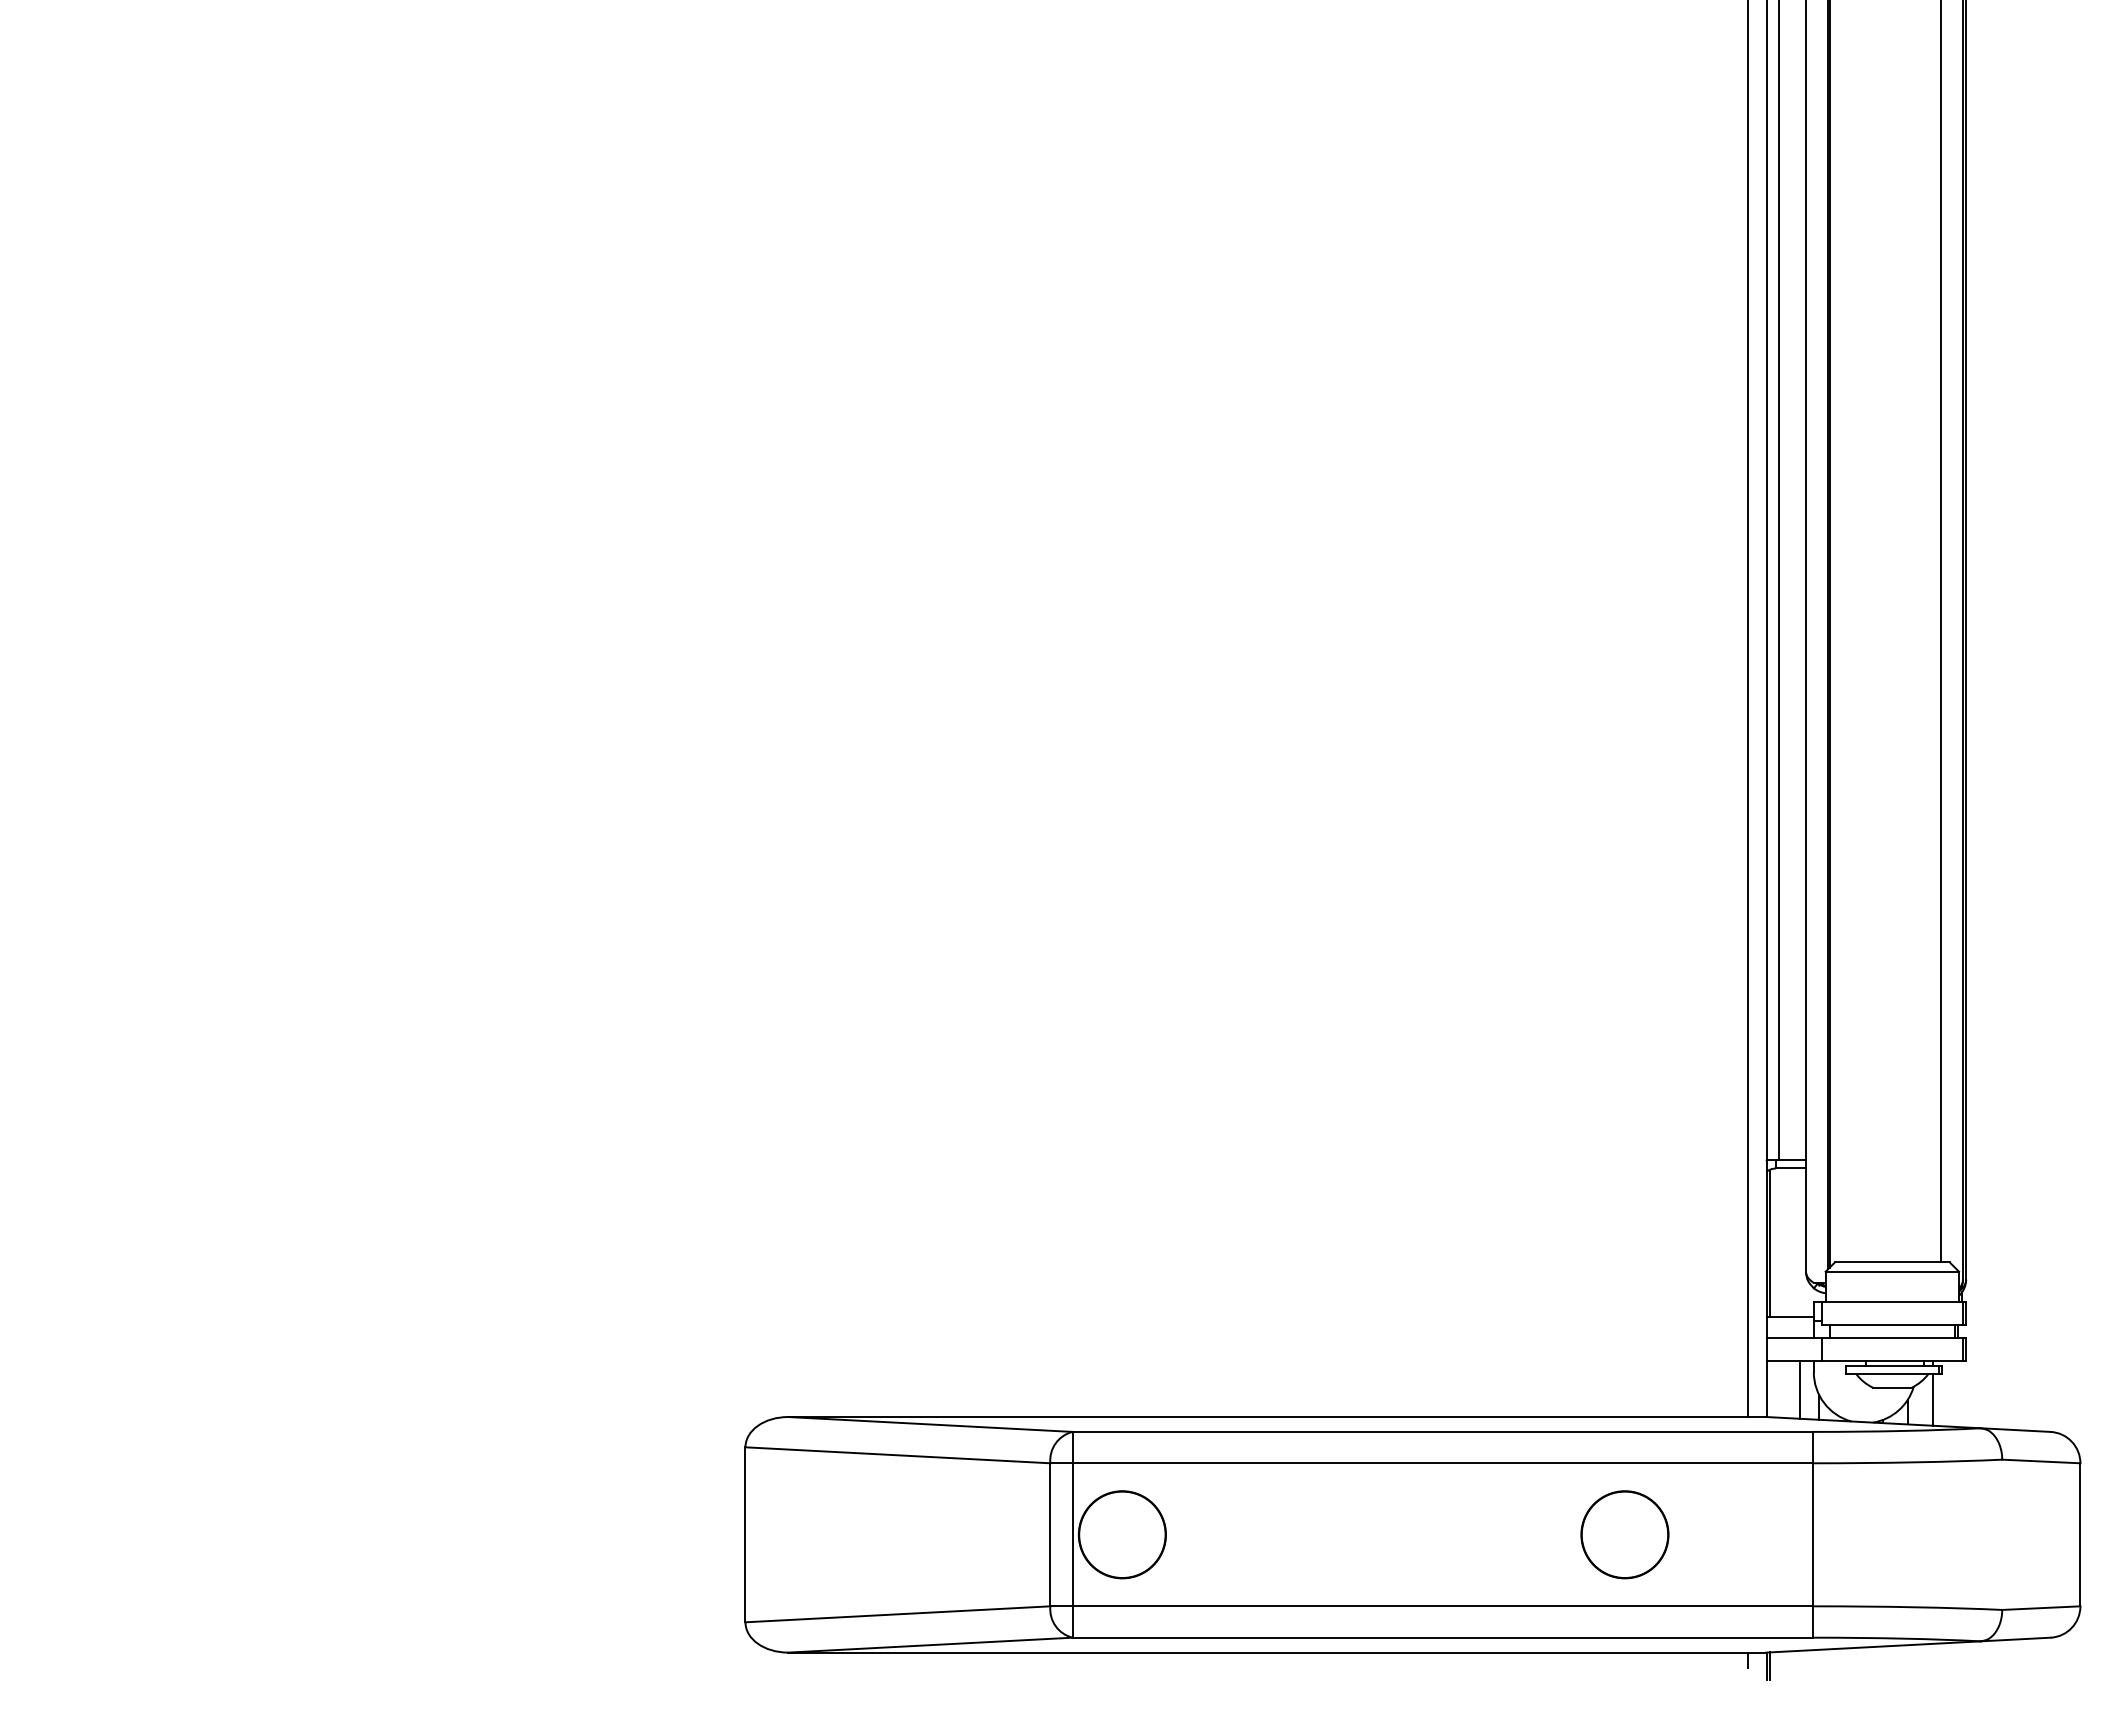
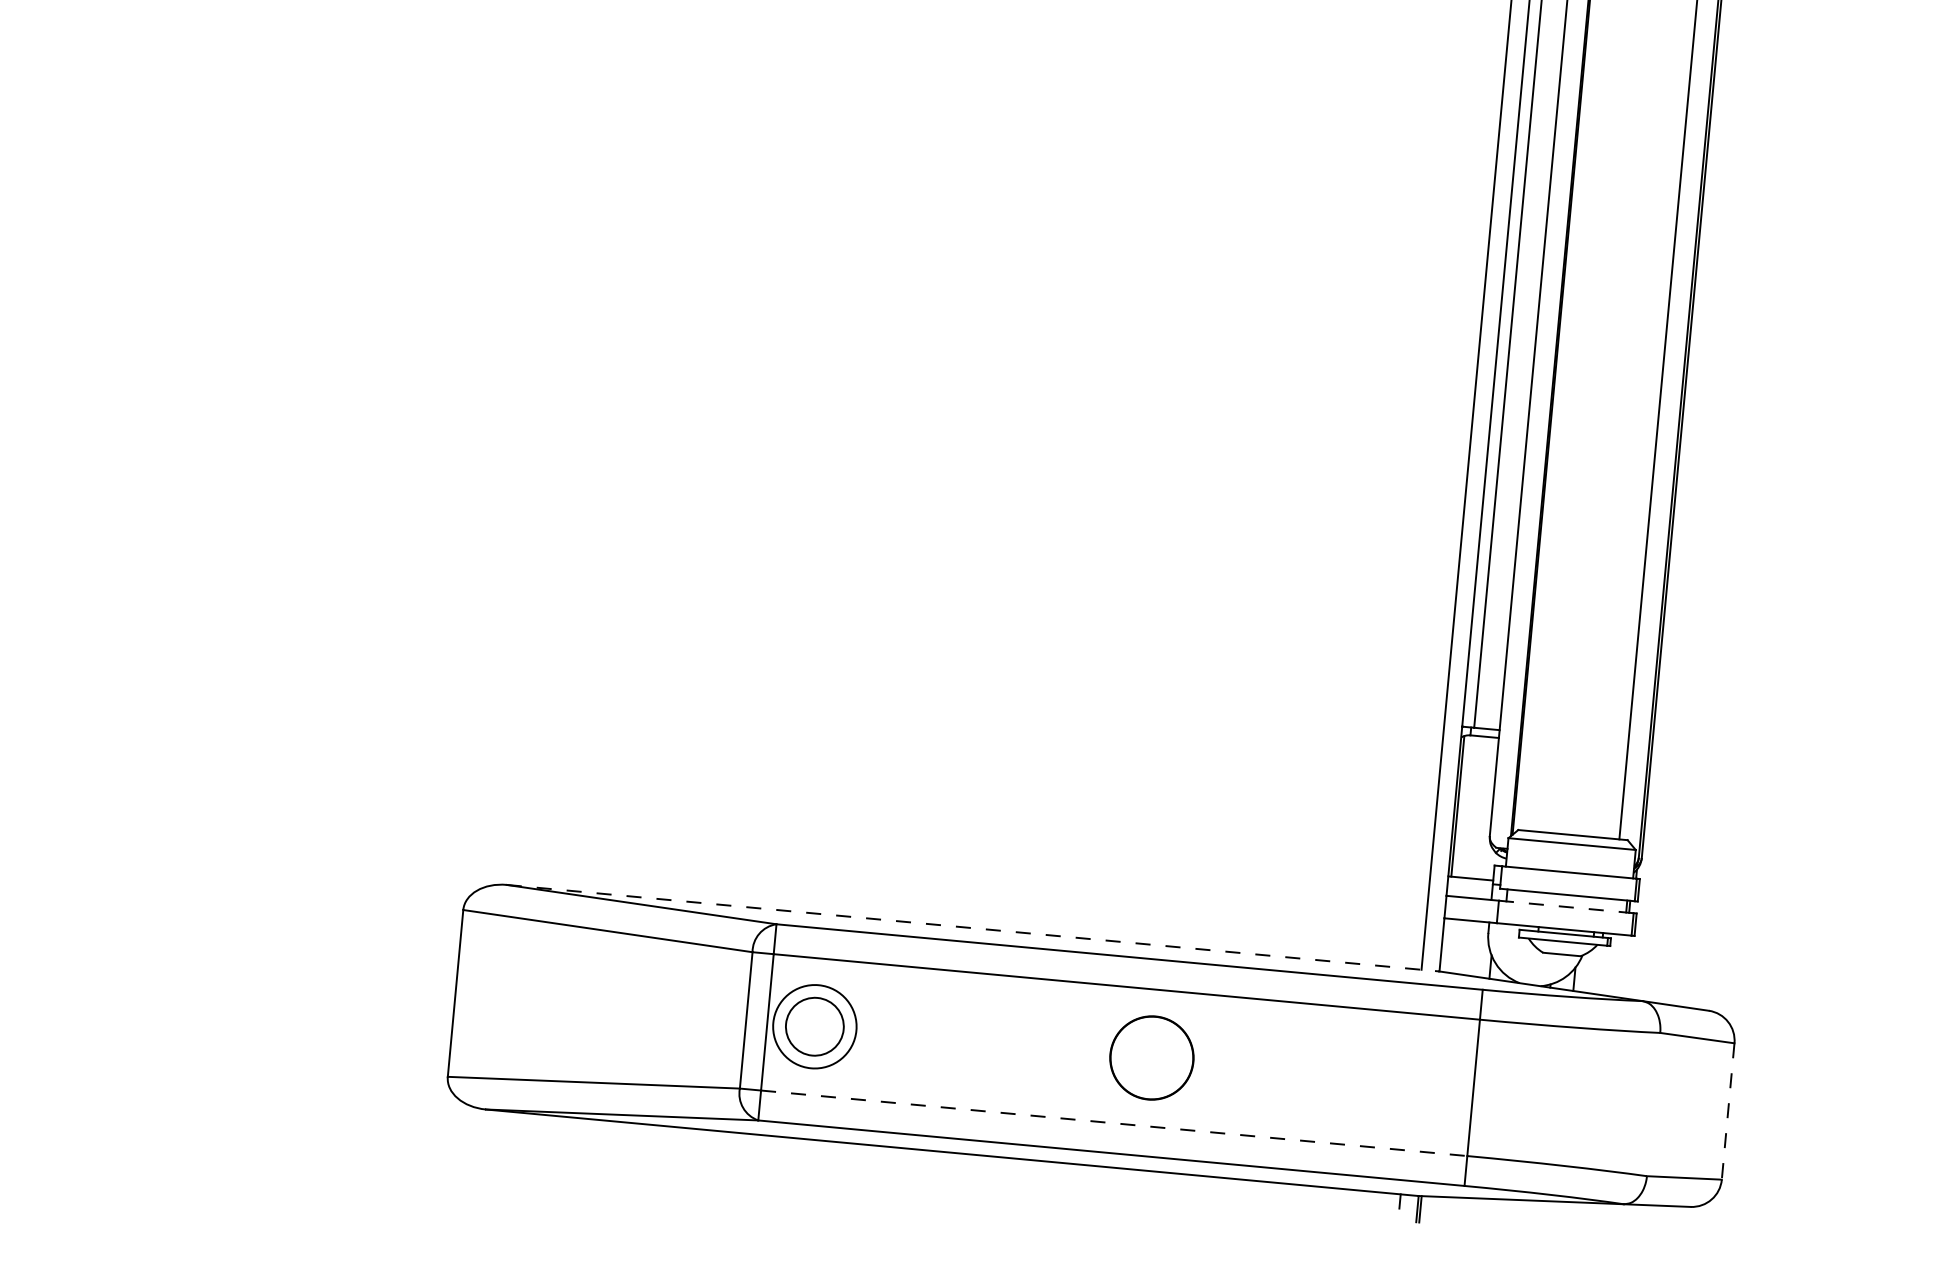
line: (1892, 1337) -> (1566, 906), solid -> dashed
line: (1799, 1389) -> (1473, 948), removed
line: (1933, 1399) -> (1600, 969), removed
line: (1277, 1417) -> (973, 928), solid -> dashed
circle: (1122, 1534) -> (815, 1026), size x0.7
circle: (1624, 1534) -> (1151, 1057), moved
line: (2080, 1534) -> (1728, 1111), solid -> dashed
line: (1443, 1606) -> (1114, 1123), solid -> dashed

